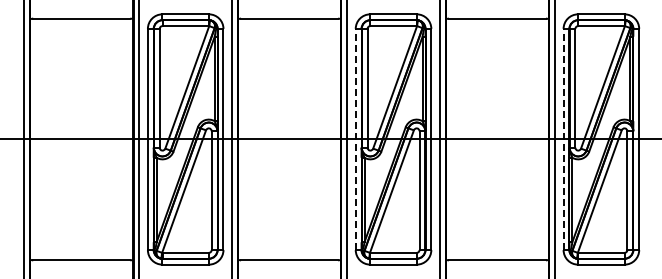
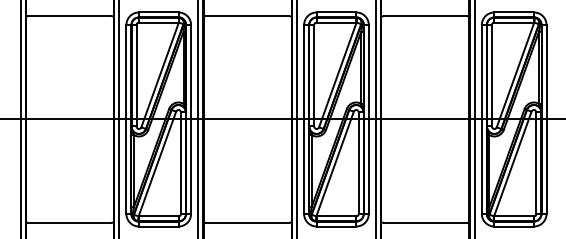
line: (355, 139) -> (303, 119), dashed -> solid
line: (563, 139) -> (481, 119), dashed -> solid

